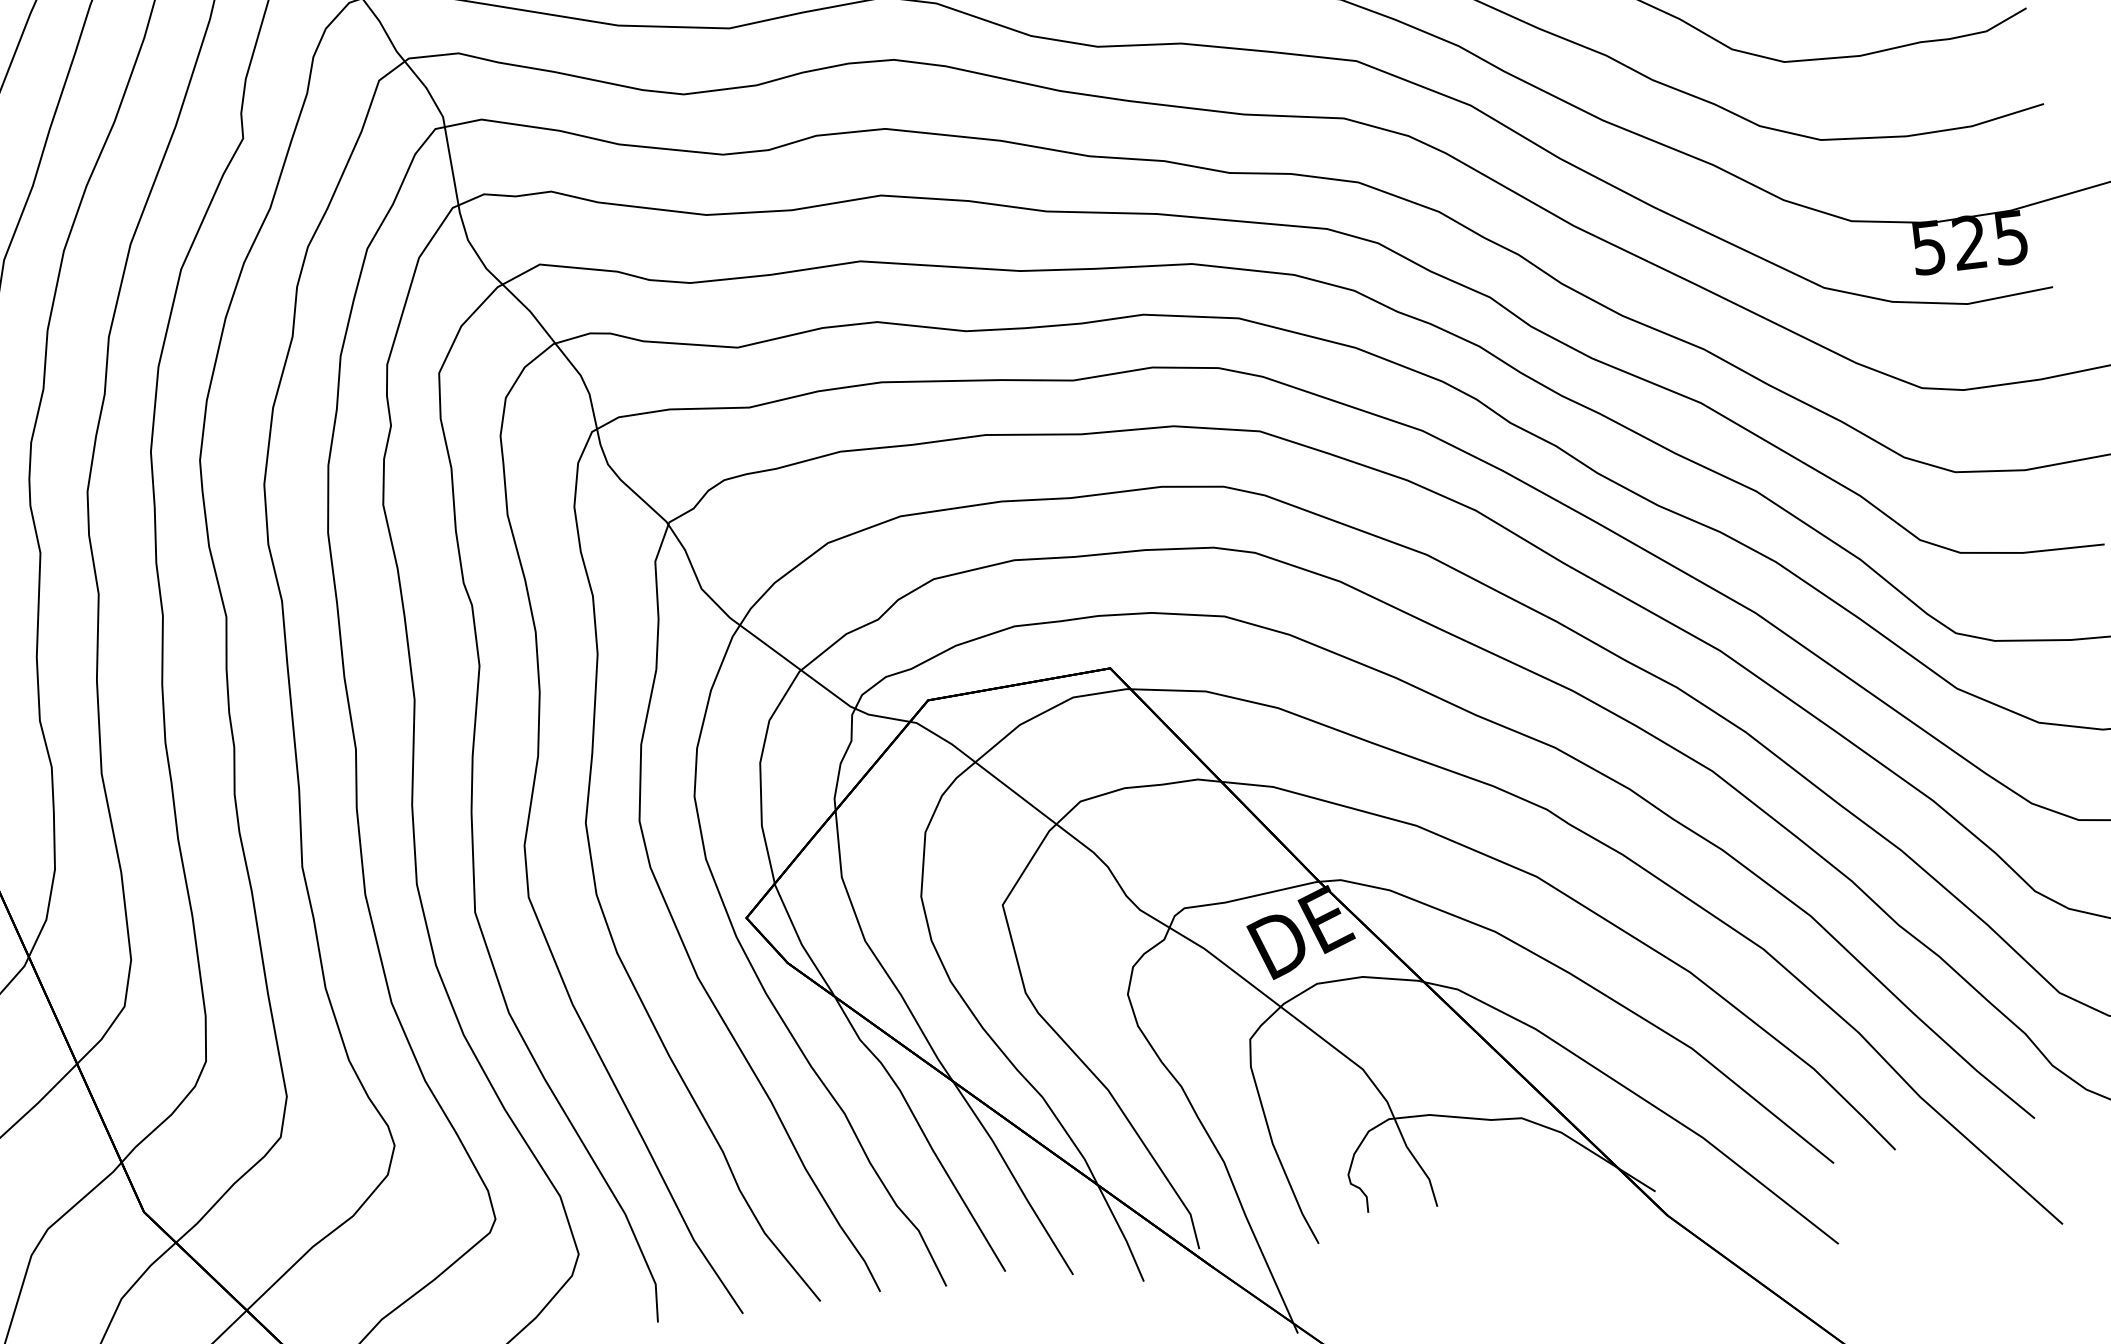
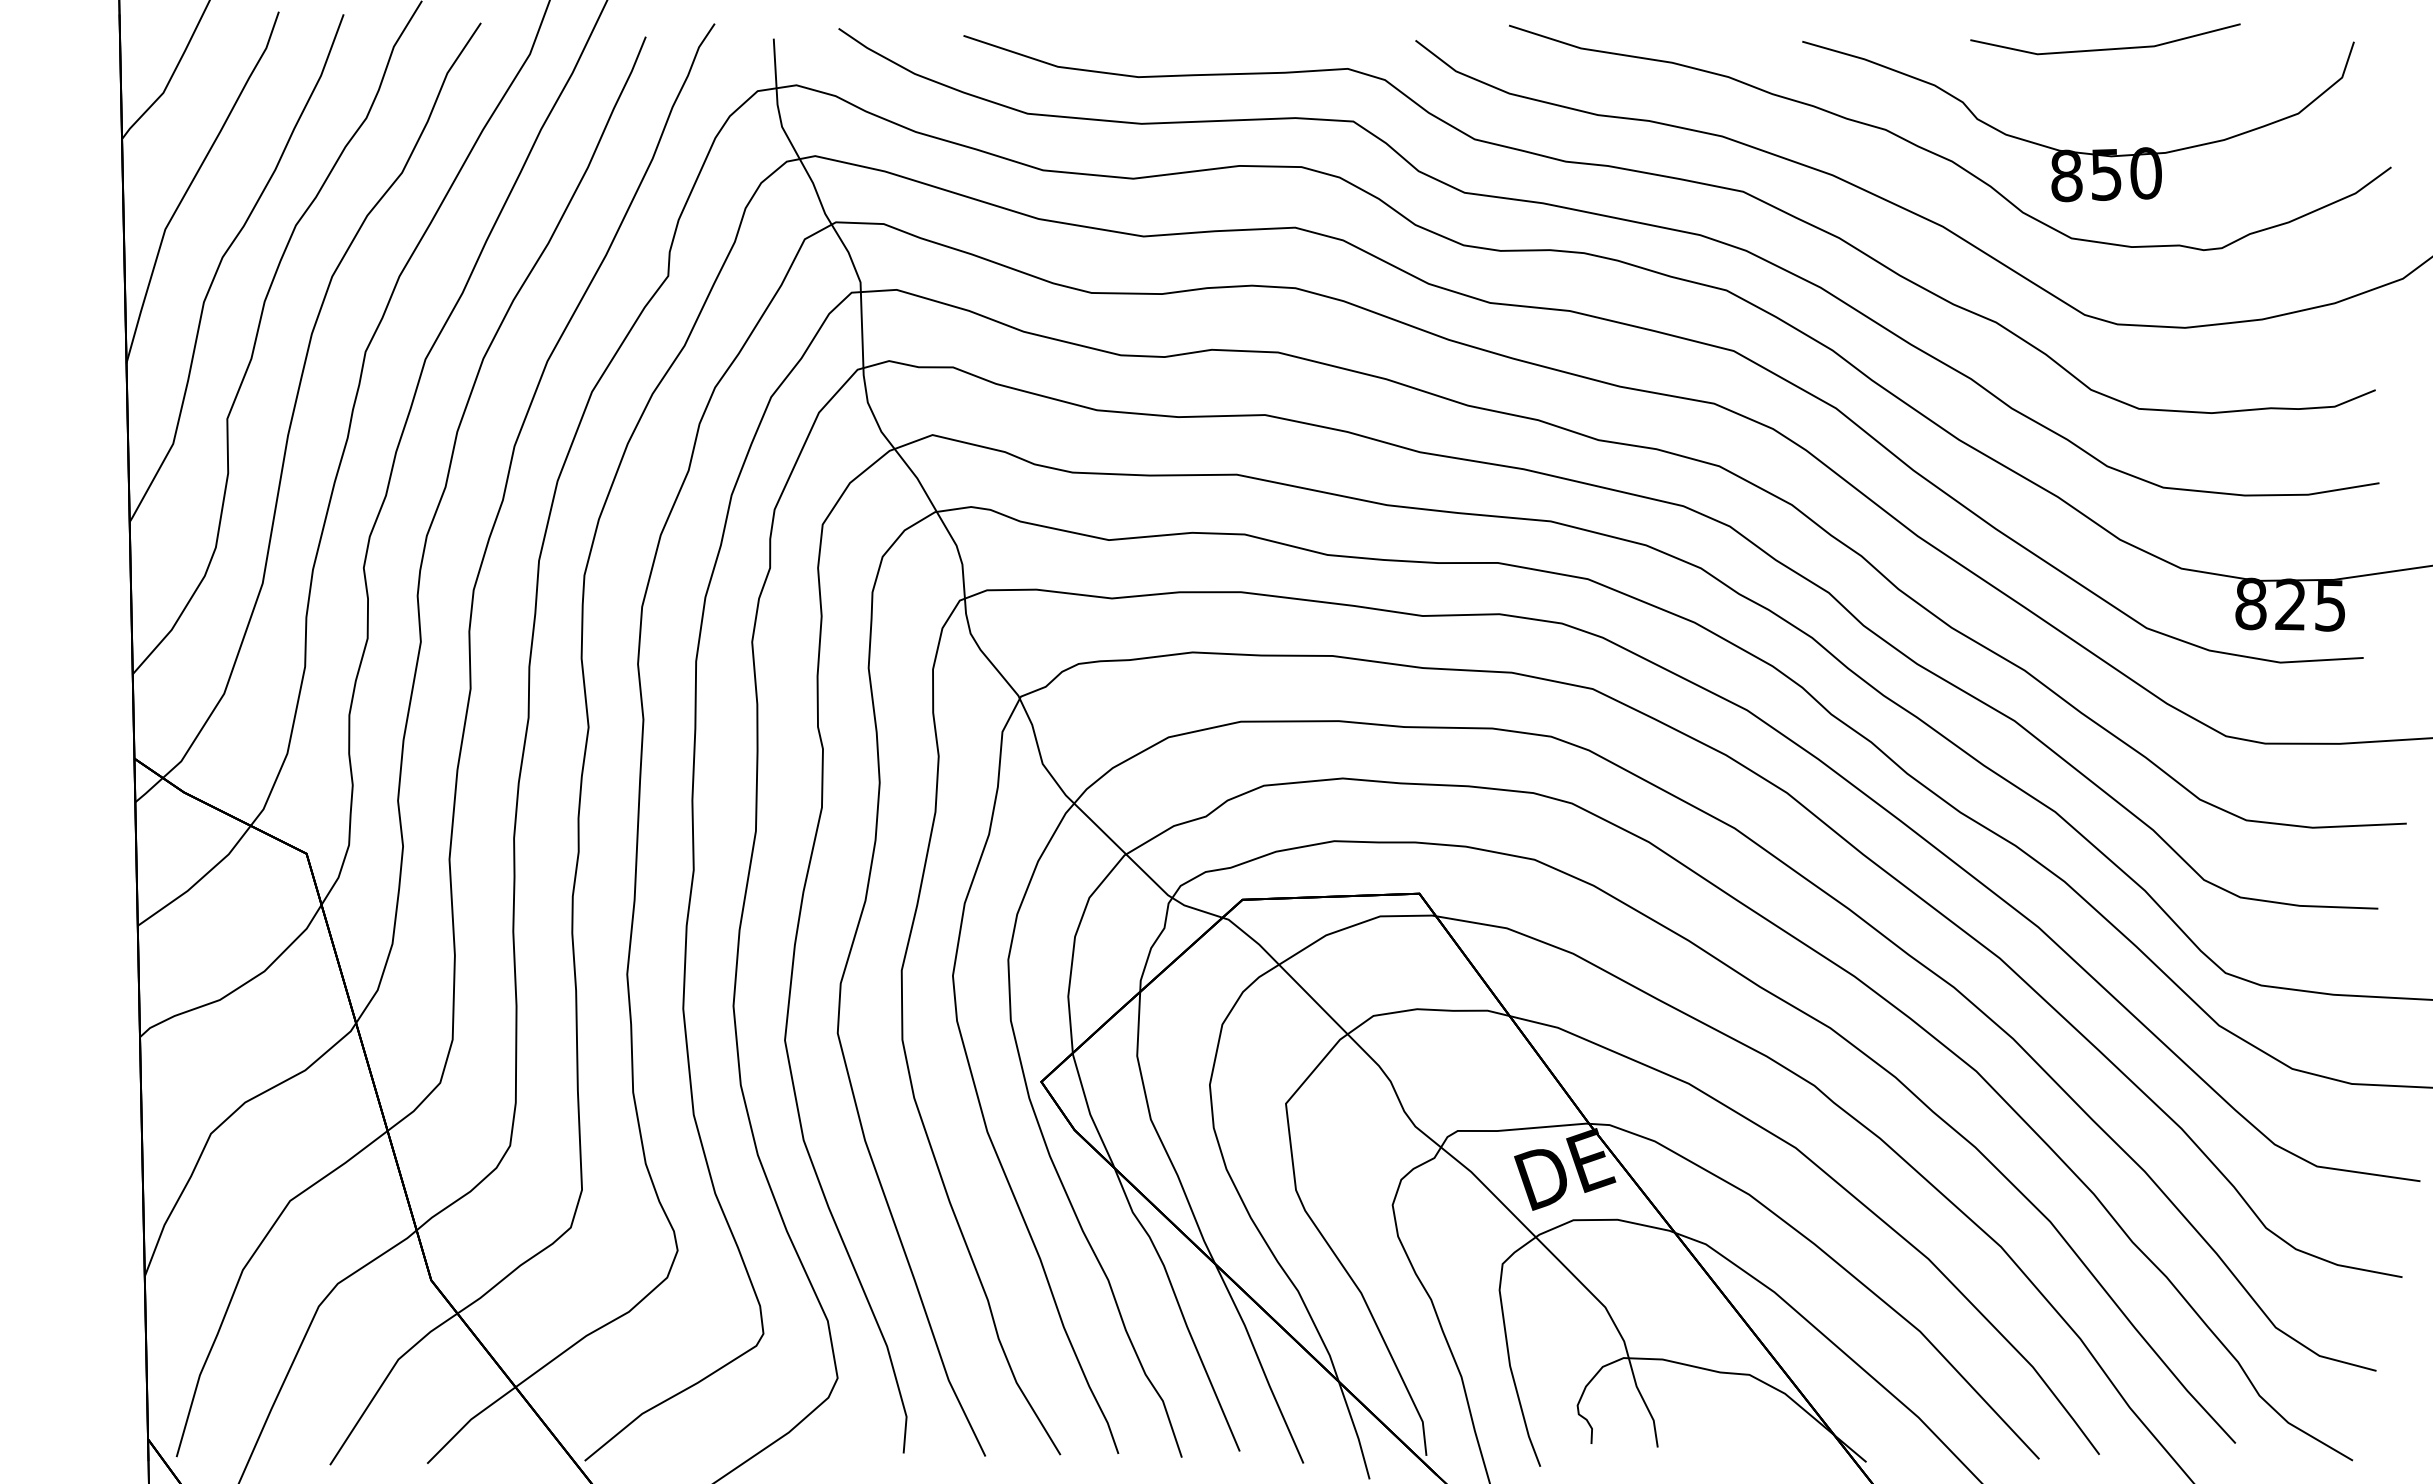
text: (1928, 247) -> (2250, 603), 525 -> 825

